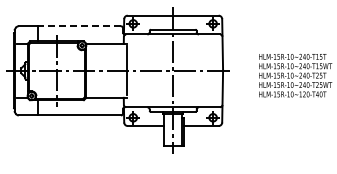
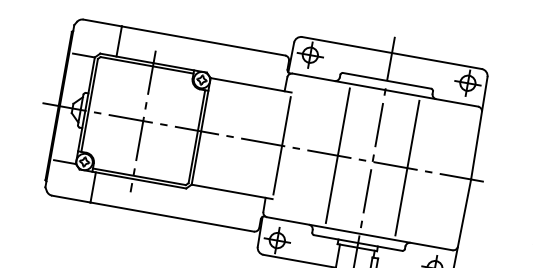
line: (79, 26) -> (203, 41), dashed -> solid
line: (155, 70) -> (337, 155), added
line: (190, 70) -> (406, 167), added

